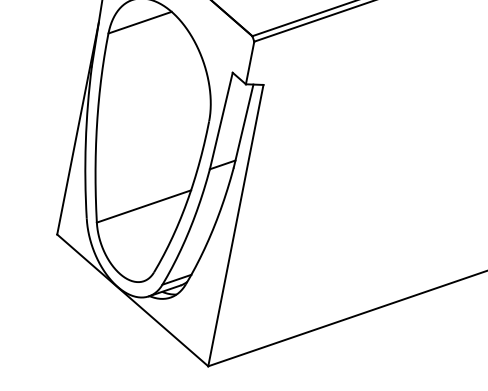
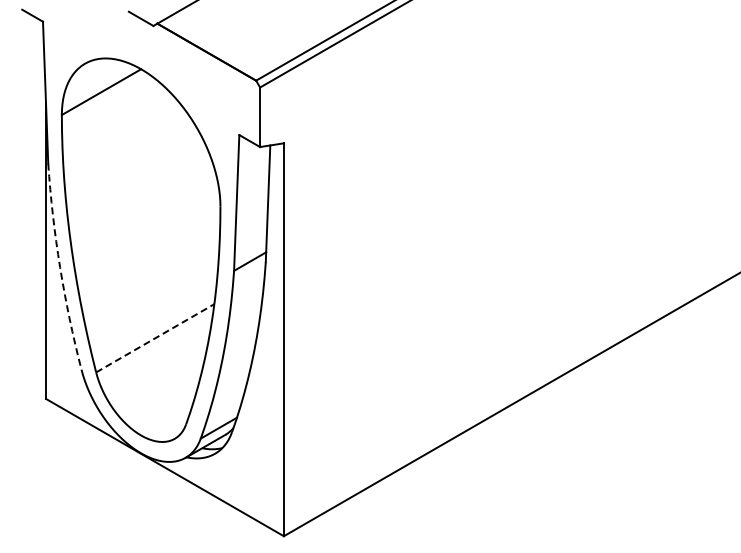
arc: (86, 142) -> (60, 267), solid -> dashed
line: (144, 206) -> (155, 338), solid -> dashed

